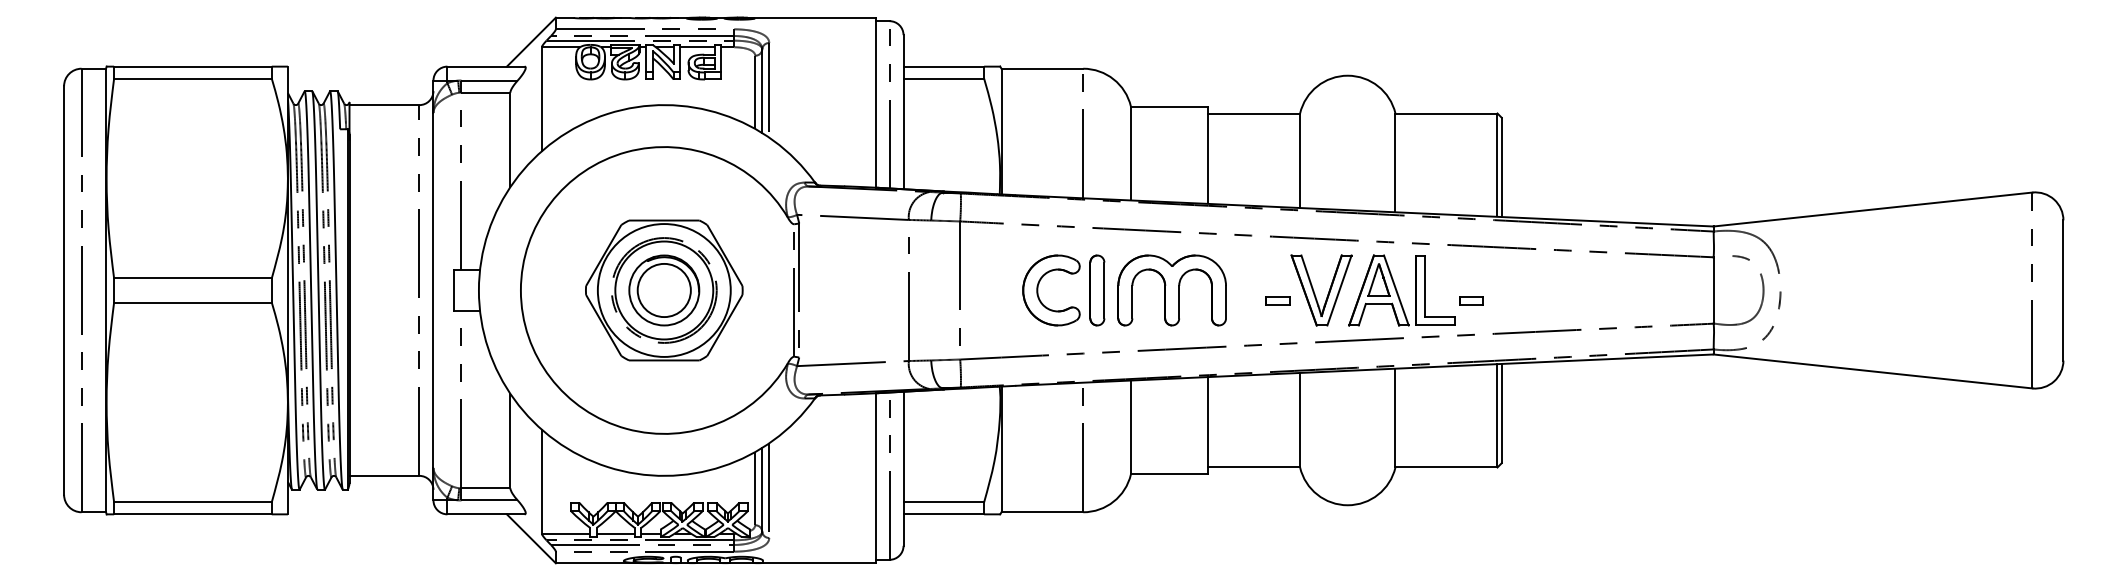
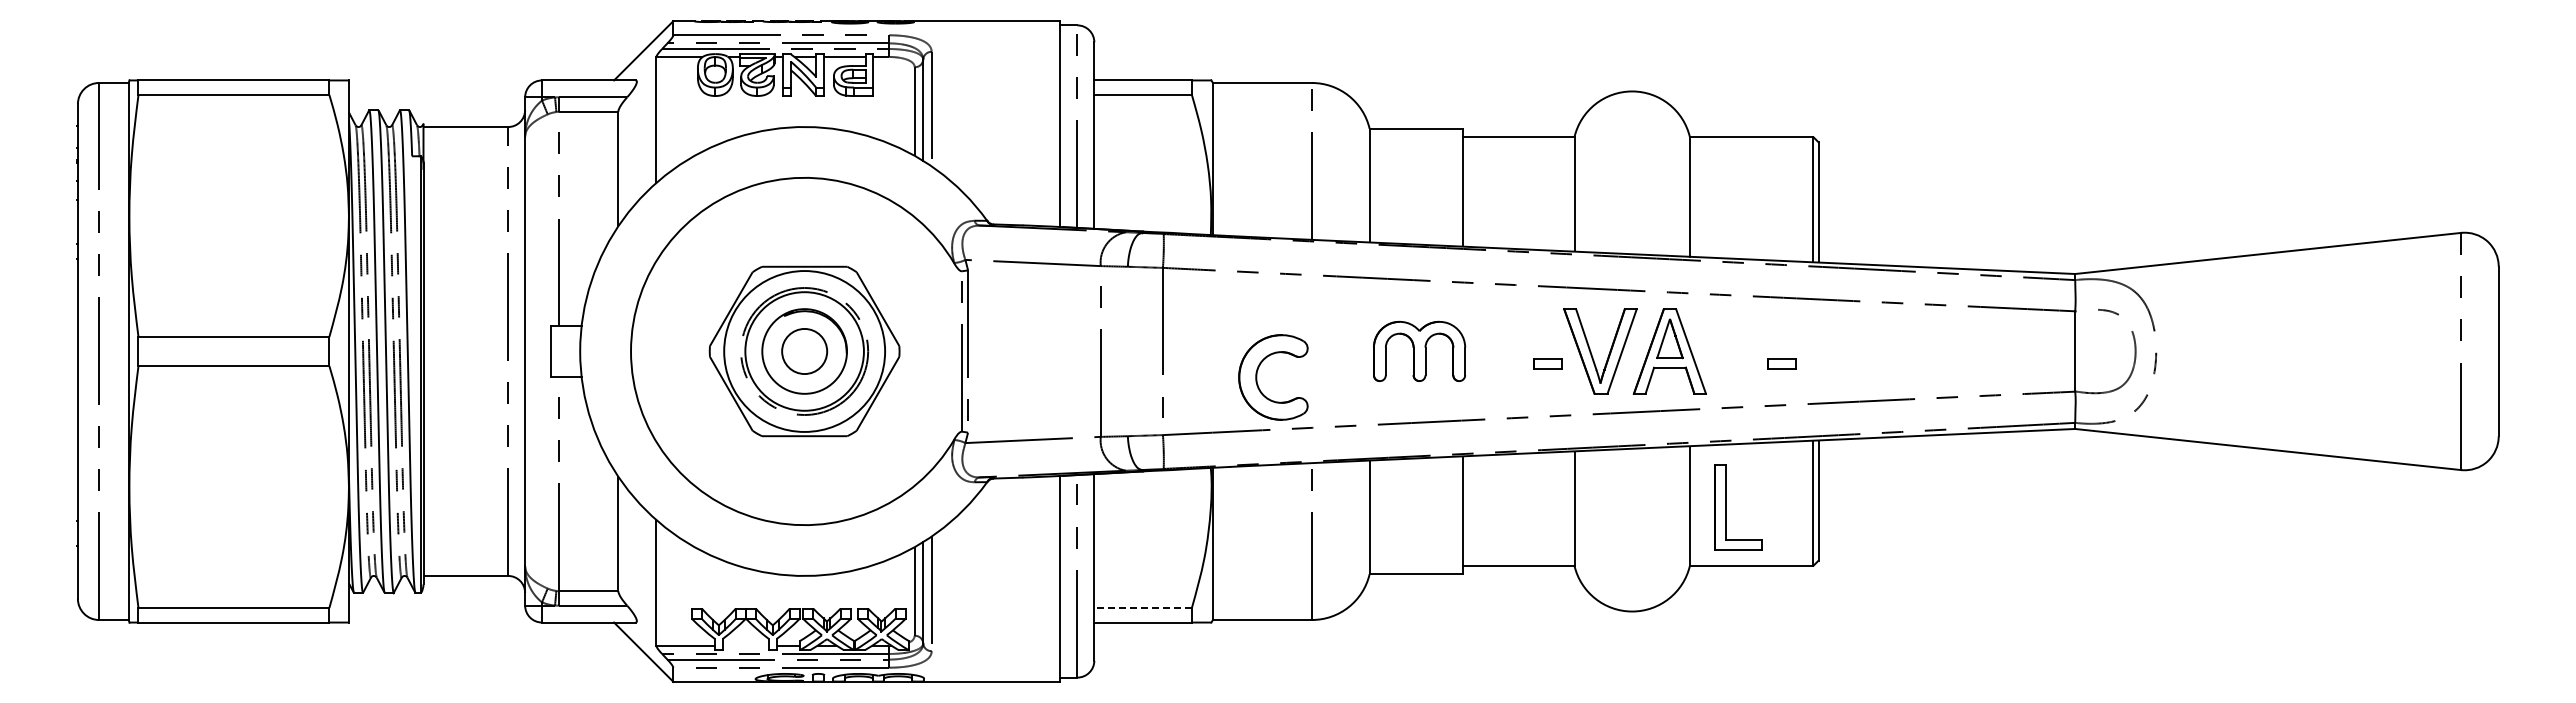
circle: (664, 290) -> (804, 351), size x0.7
part: (1038, 290) -> (1257, 377), moved
part: (1096, 290) -> (1328, 351), removed
part: (1172, 290) -> (1419, 351), size x0.7
part: (1425, 290) -> (1726, 507), moved
line: (944, 501) -> (1143, 607), solid -> dashed
line: (615, 533) -> (745, 645), removed

